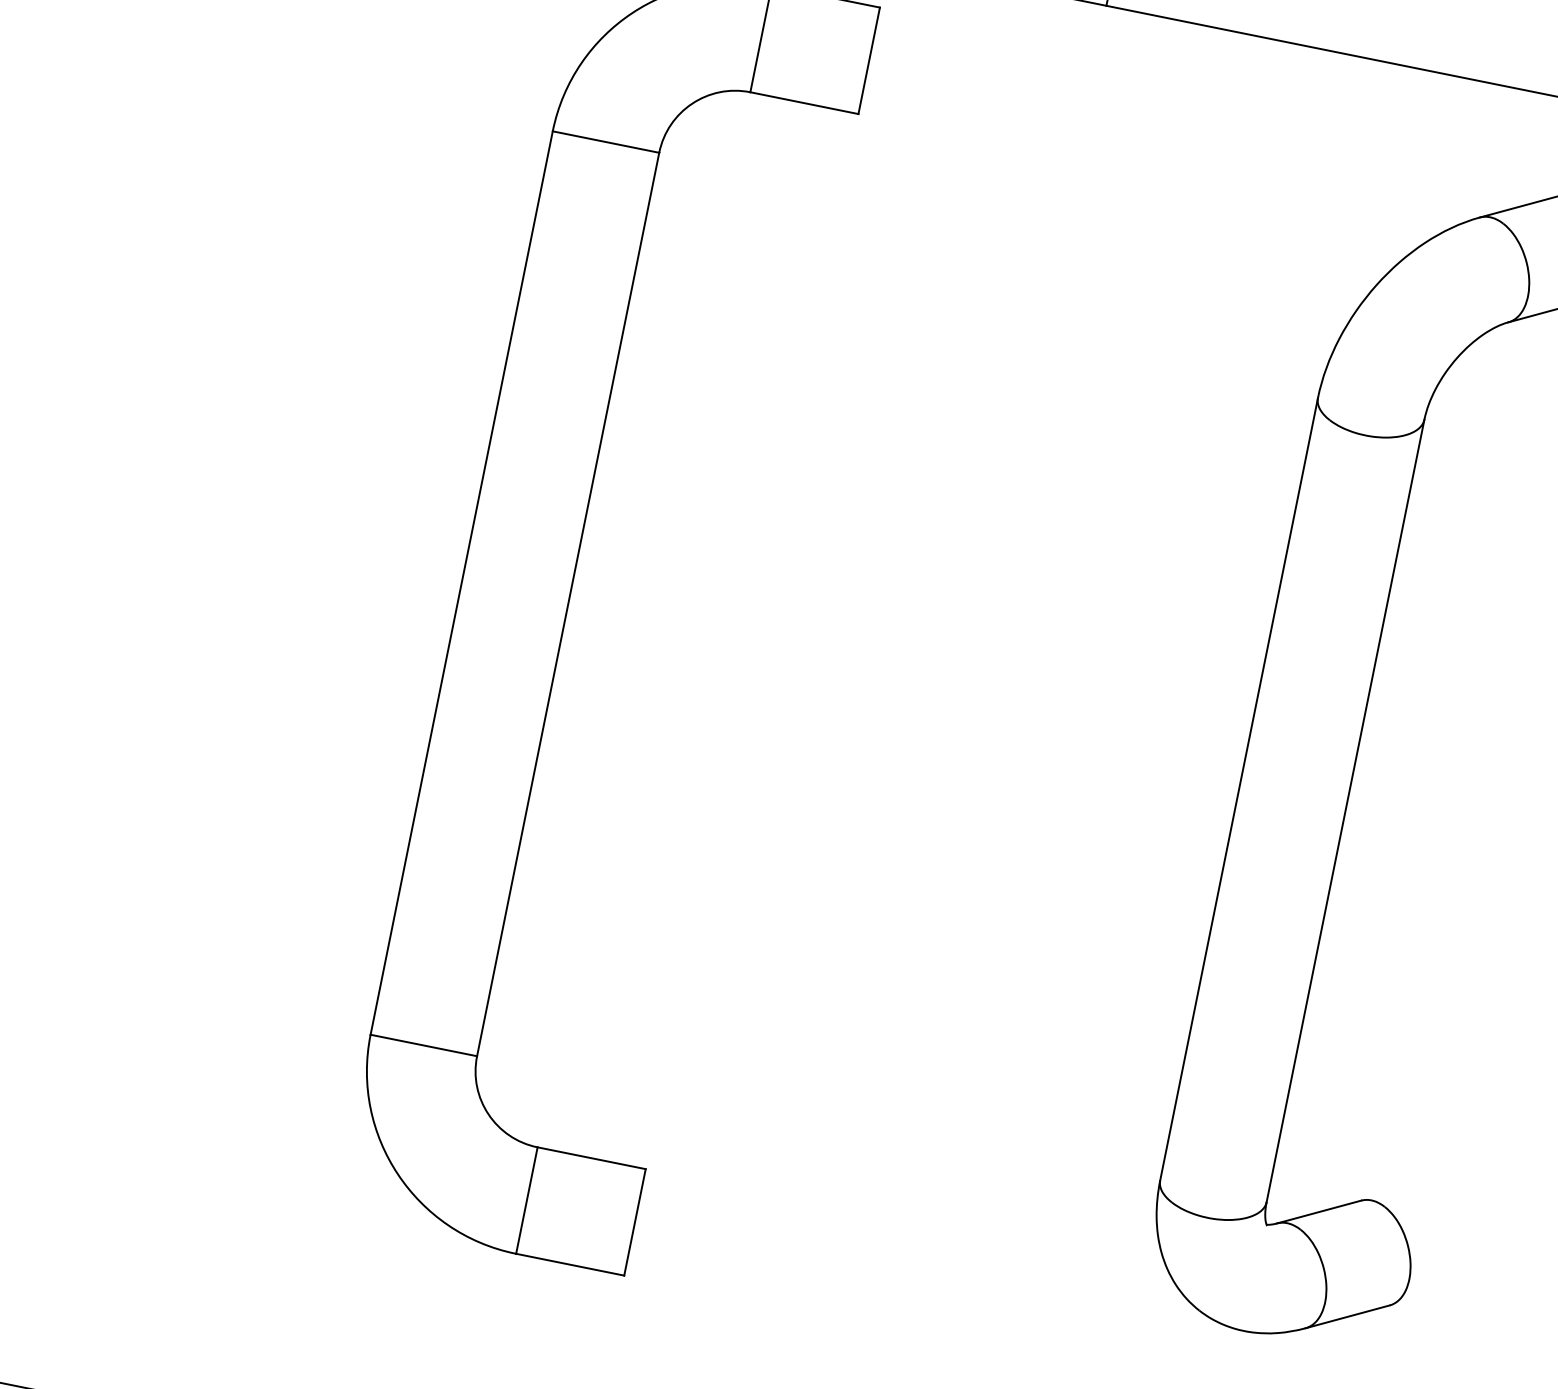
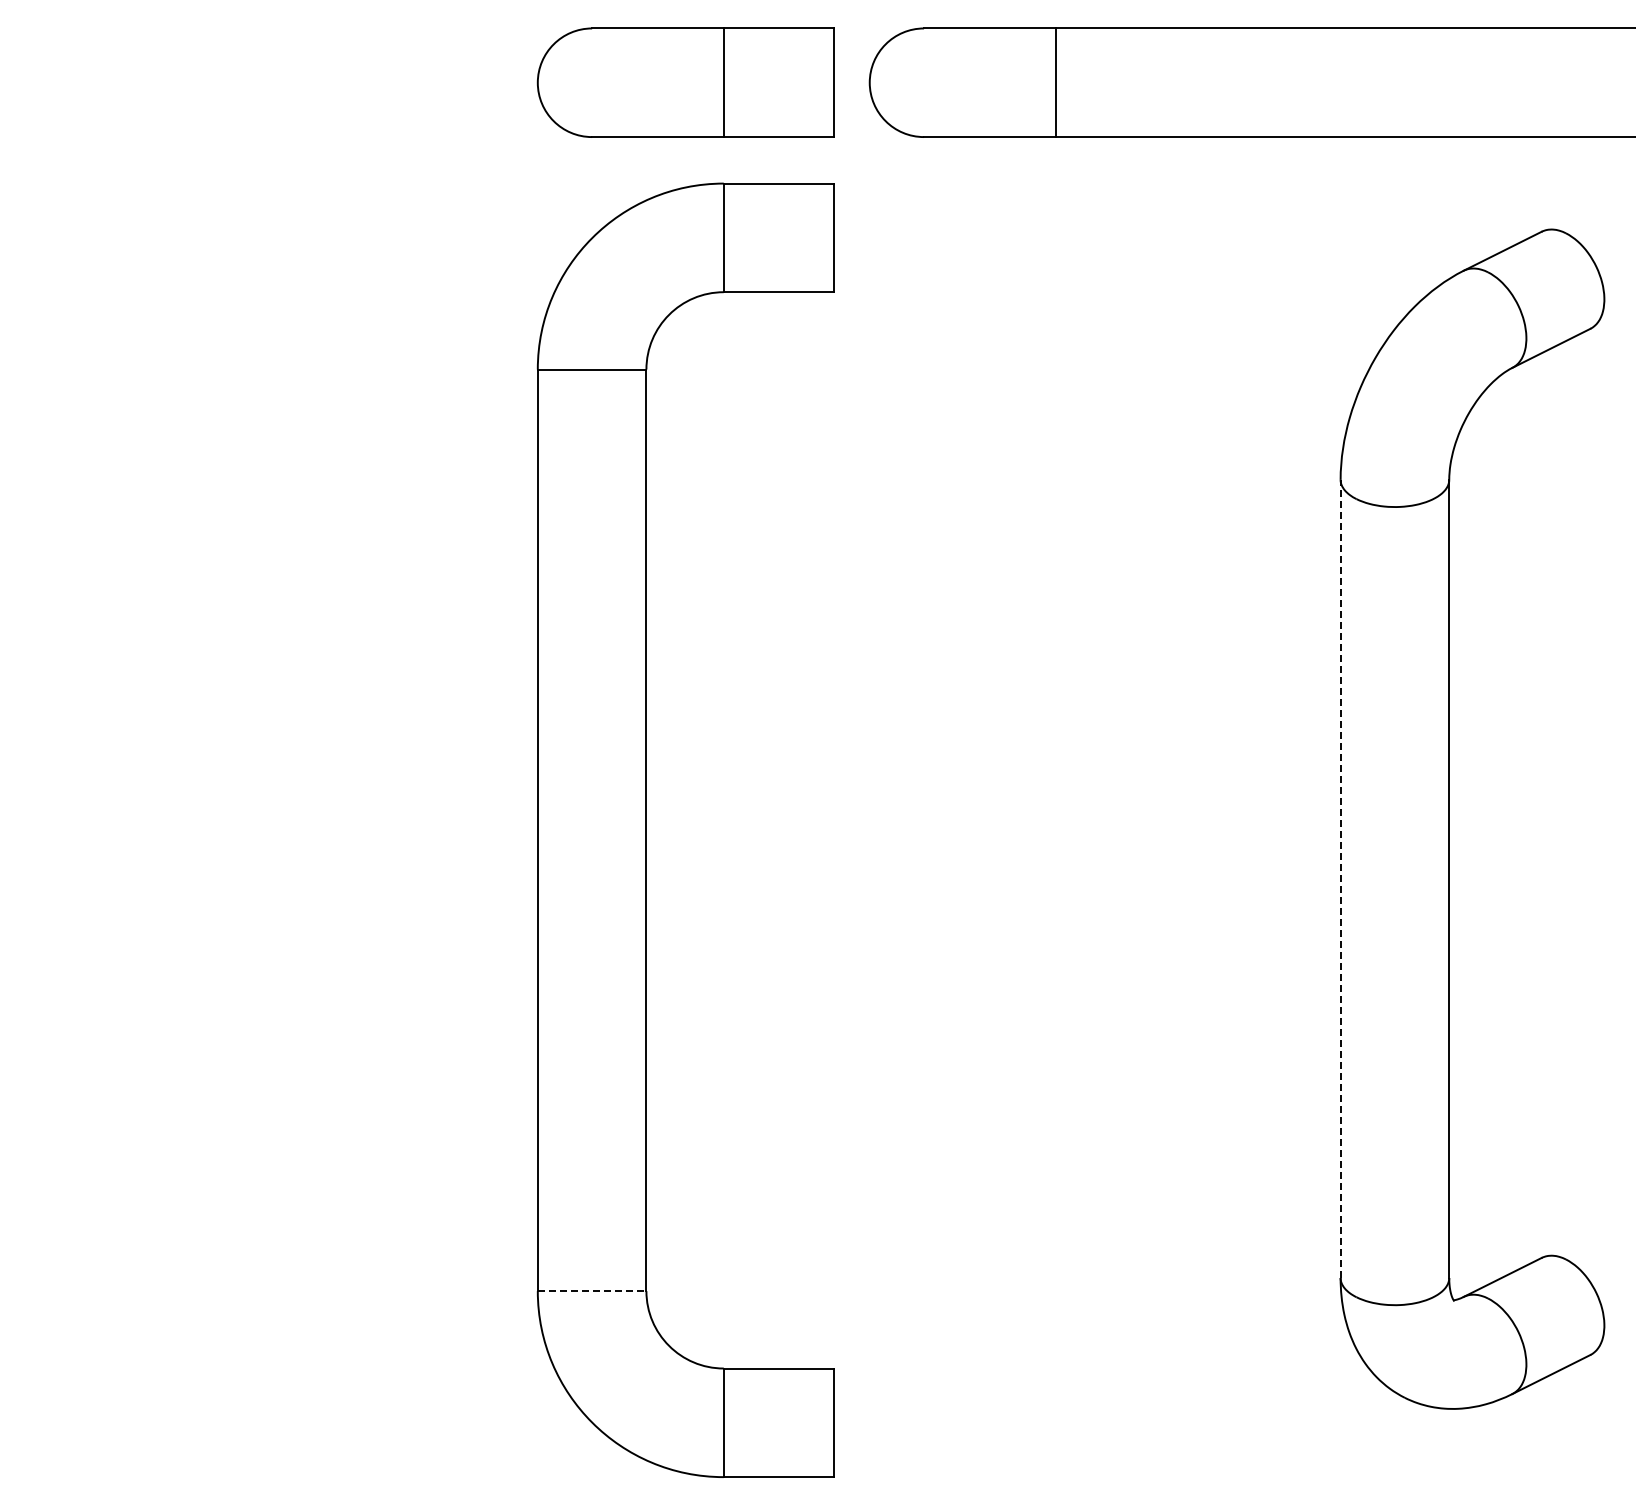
line: (1239, 788) -> (1340, 878), solid -> dashed
line: (424, 1045) -> (592, 1291), solid -> dashed

